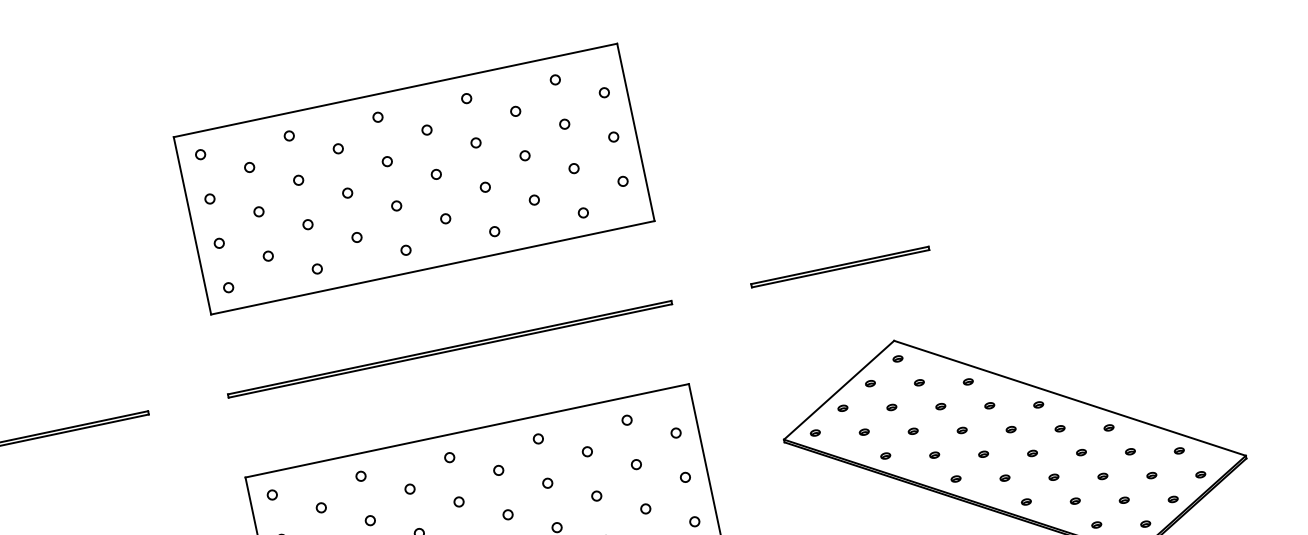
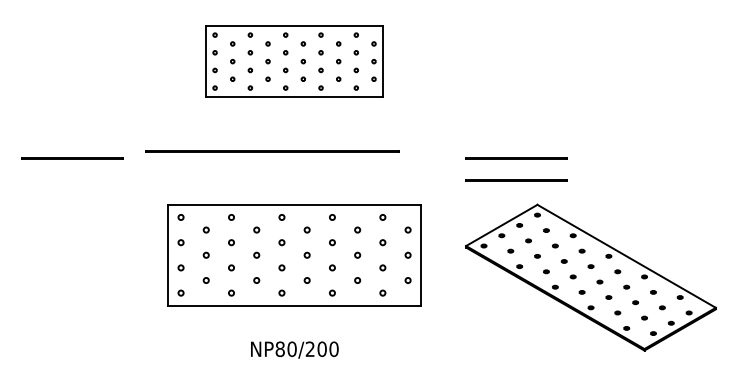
part: (413, 178) -> (294, 61), size x0.7
line: (848, 305) -> (516, 180), added
line: (449, 349) -> (272, 151), moved

